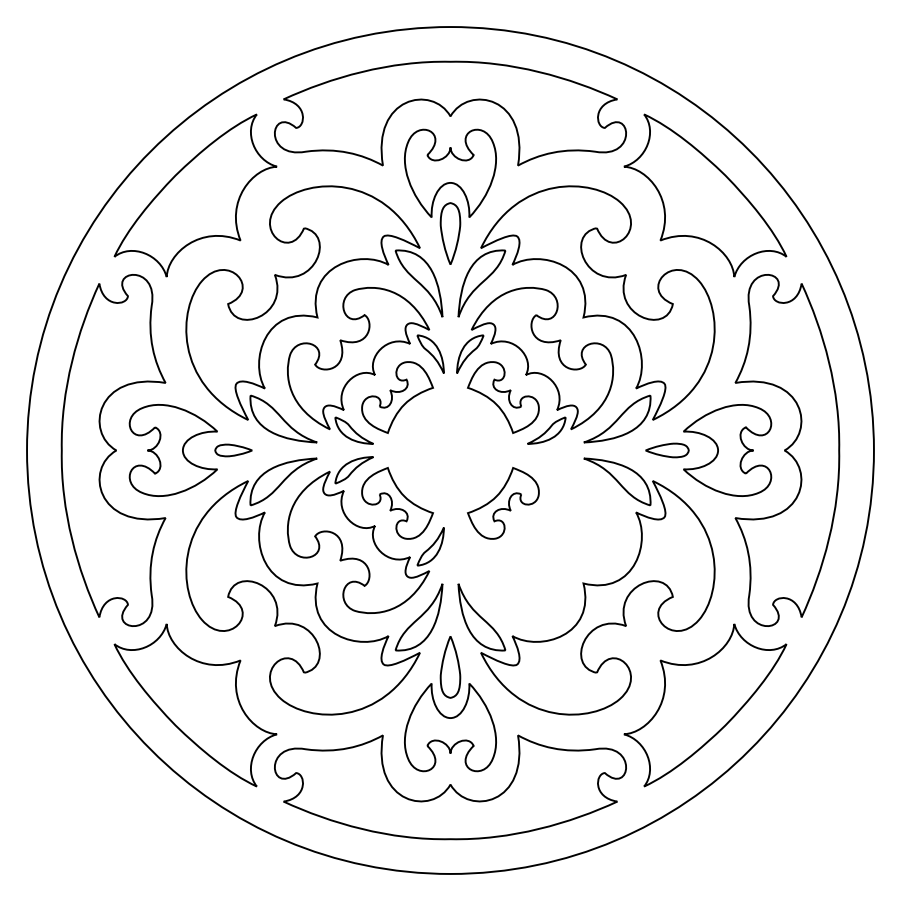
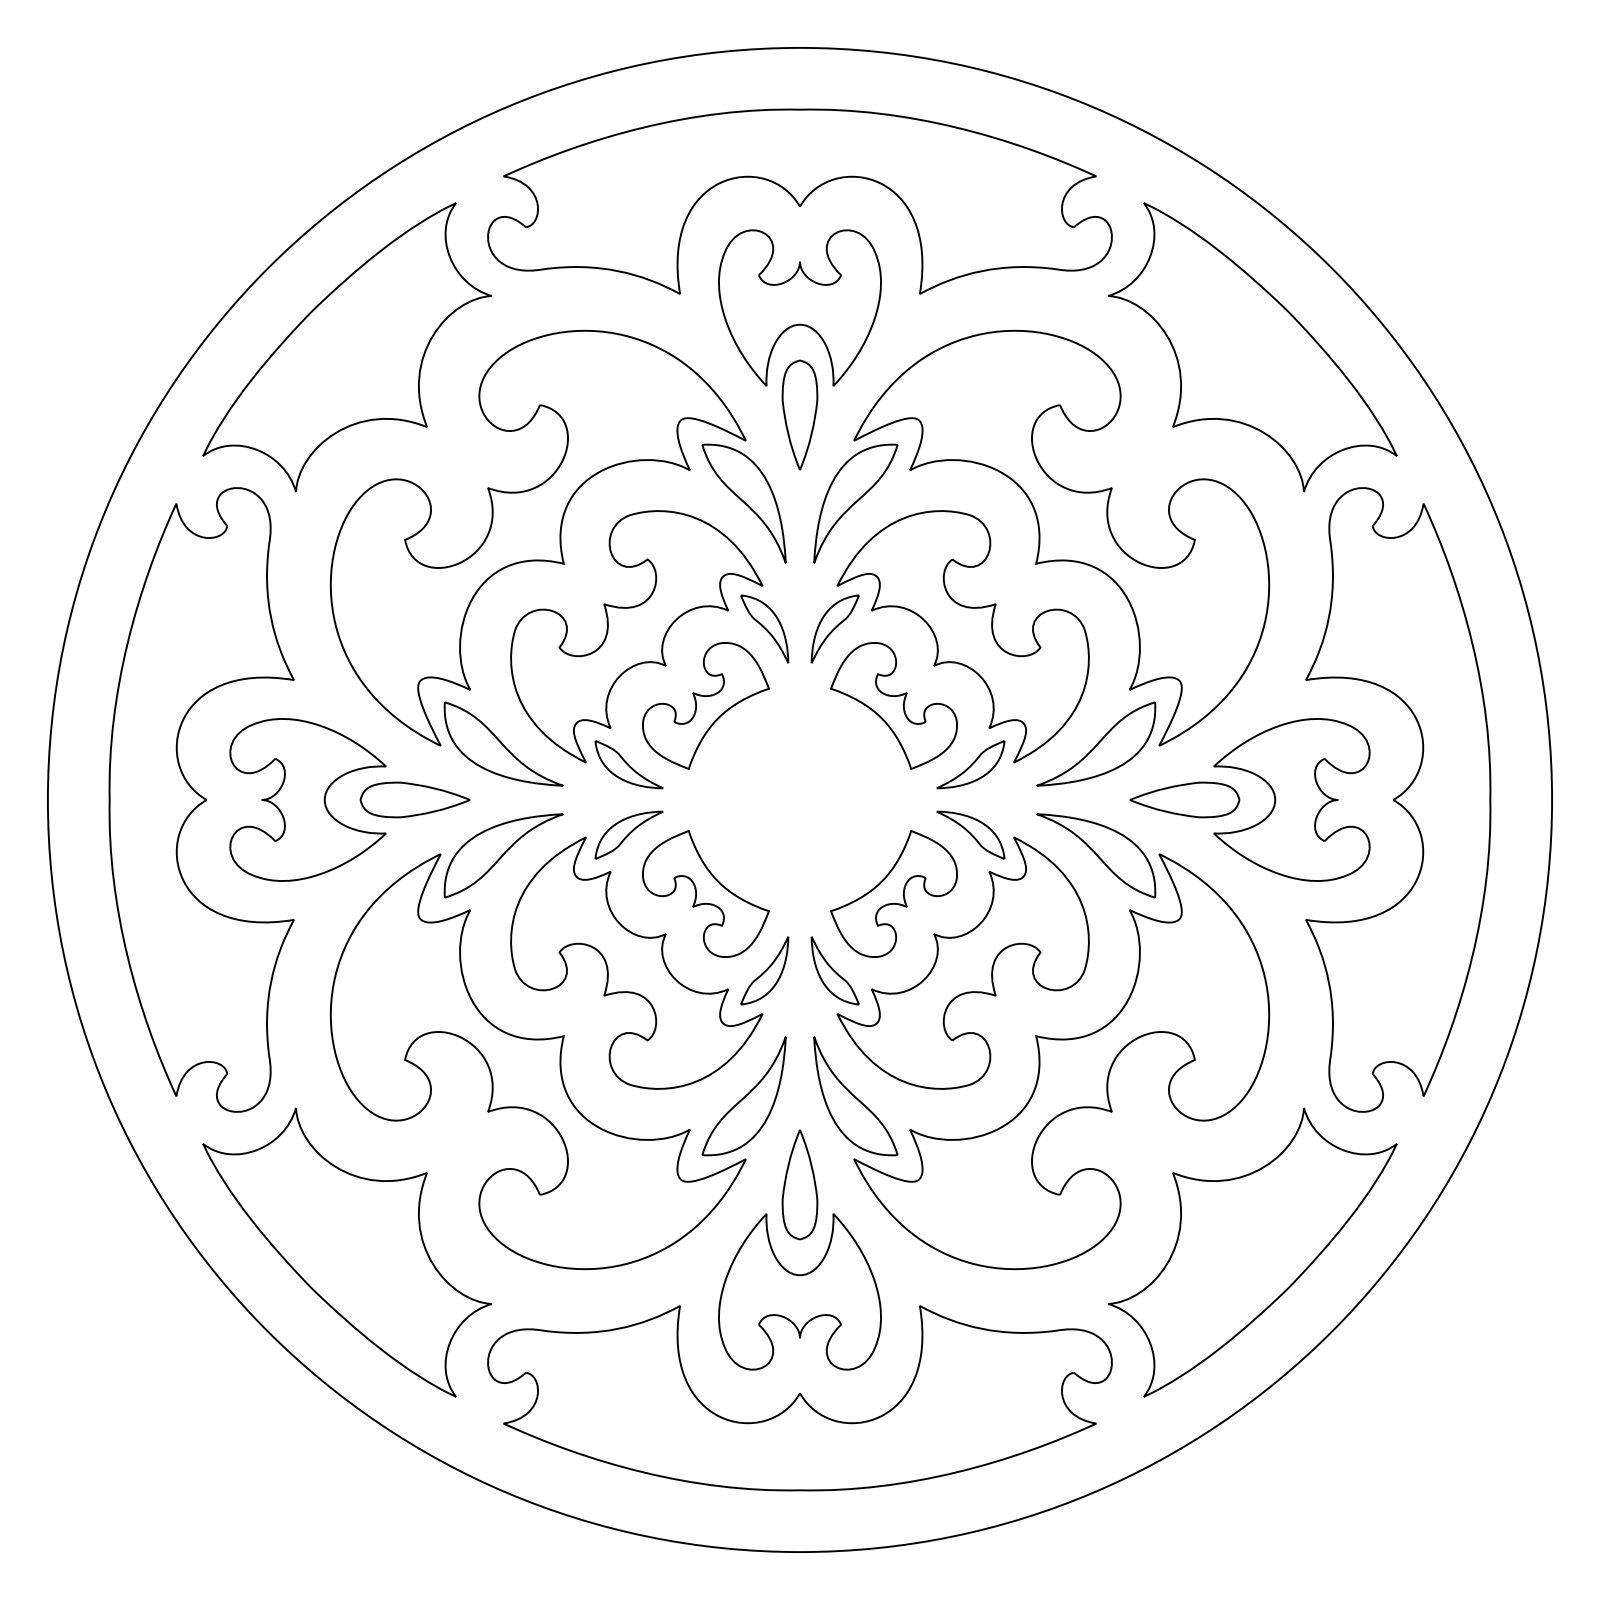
part: (233, 450) -> (414, 800), size x1.67
part: (667, 450) -> (1185, 800), size x1.43
part: (534, 534) -> (949, 949), added

